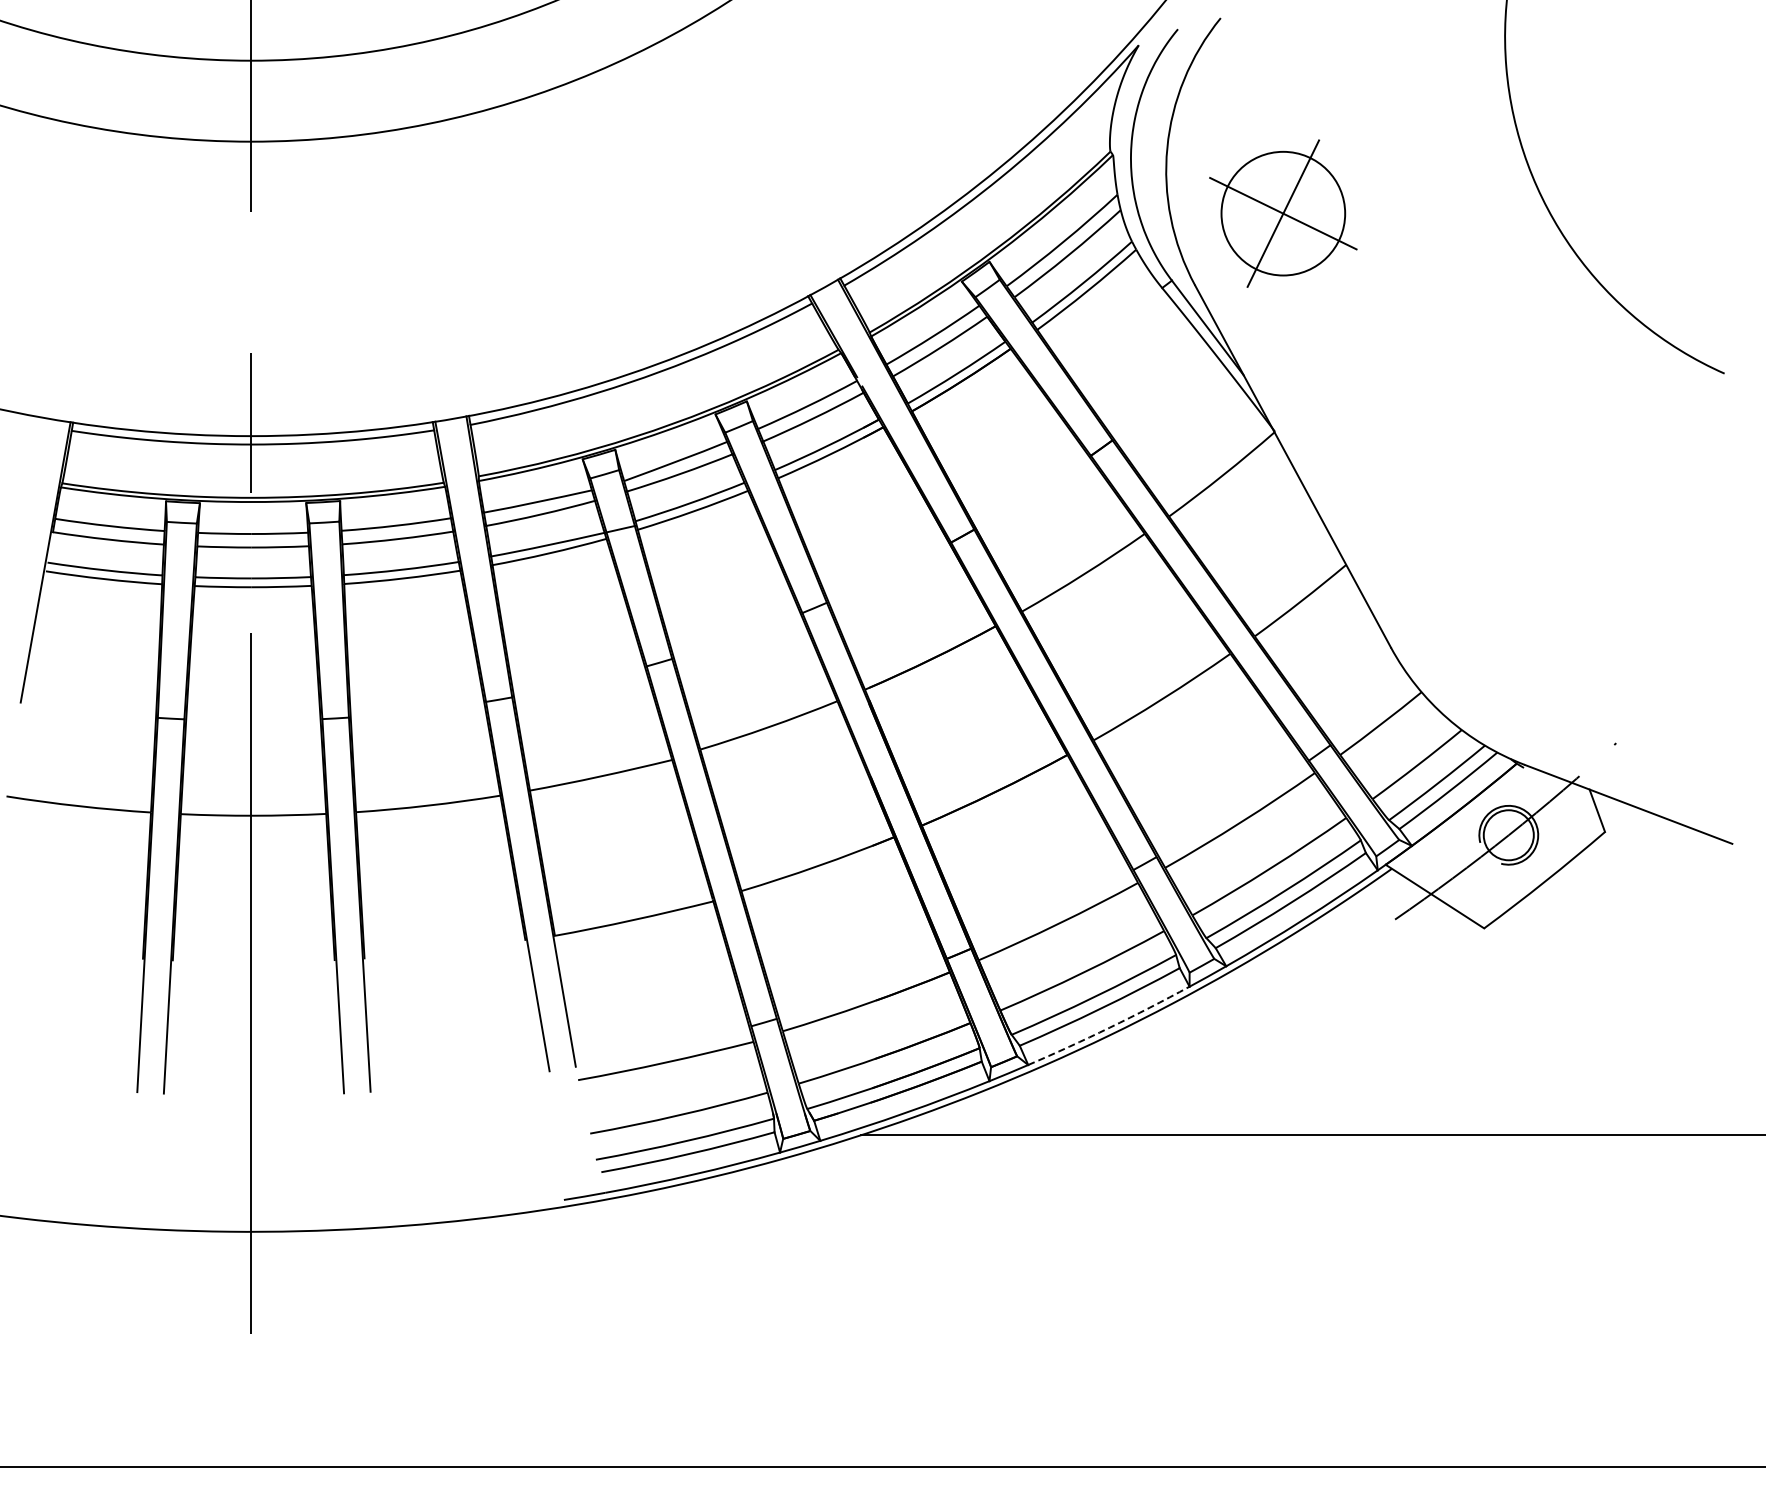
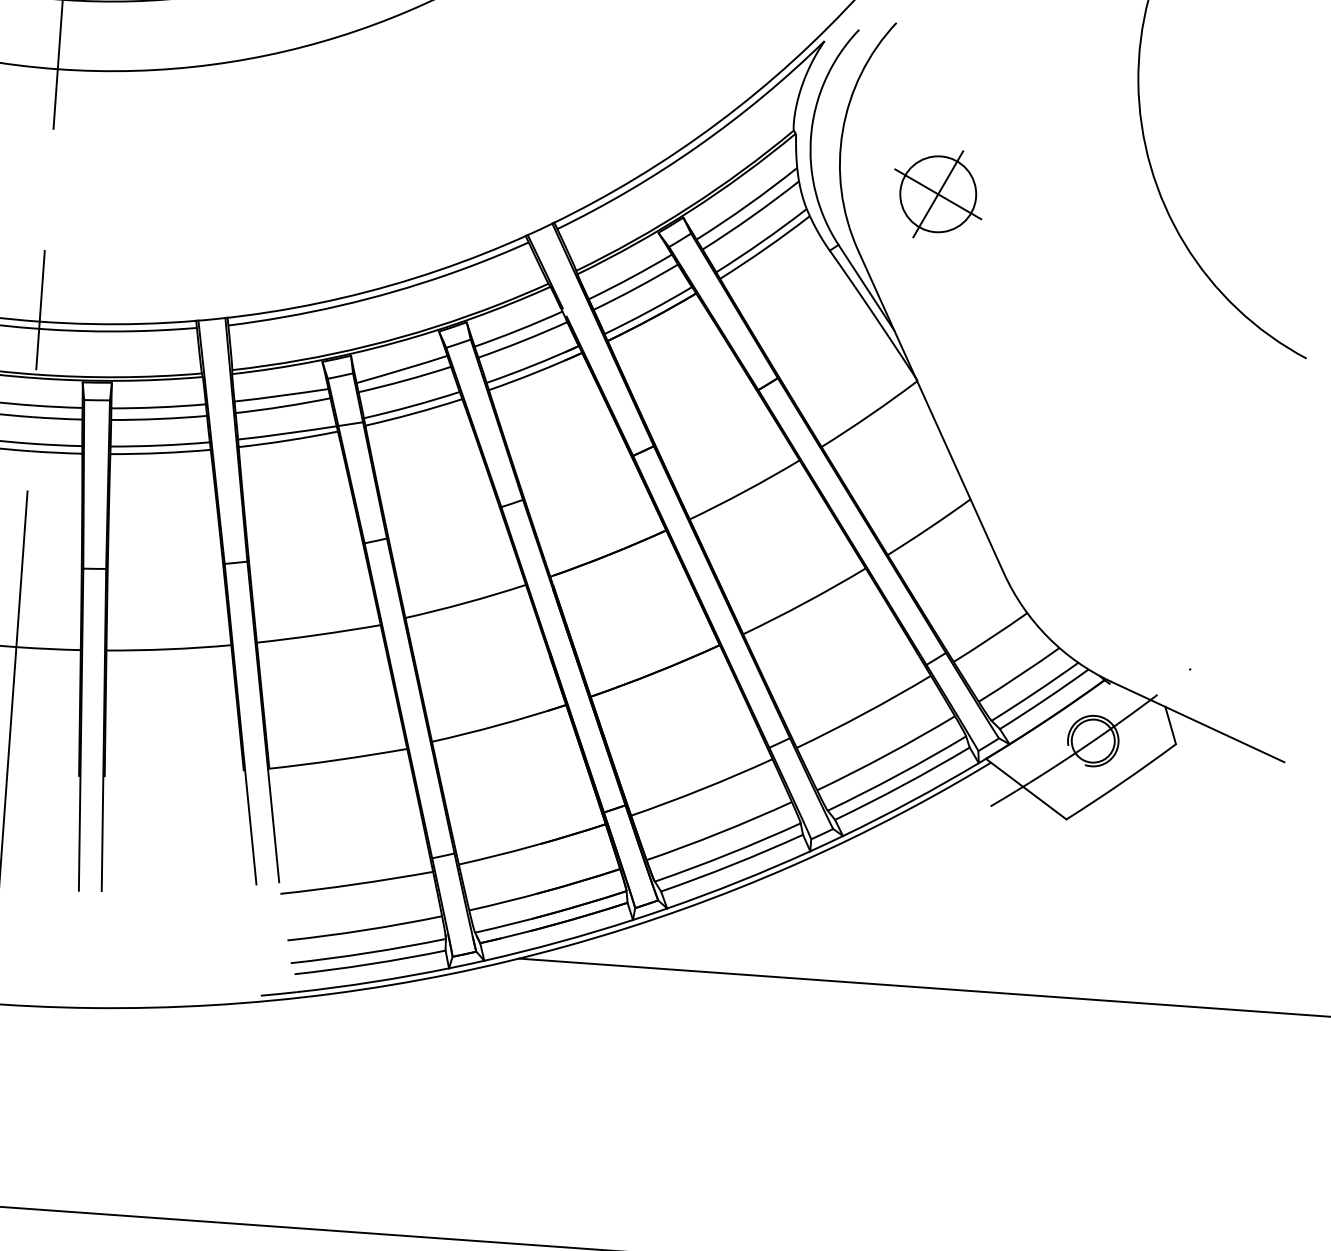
part: (1283, 213) -> (938, 194), size x0.71
arc: (1109, 1027) -> (739, 881), dashed -> solid

